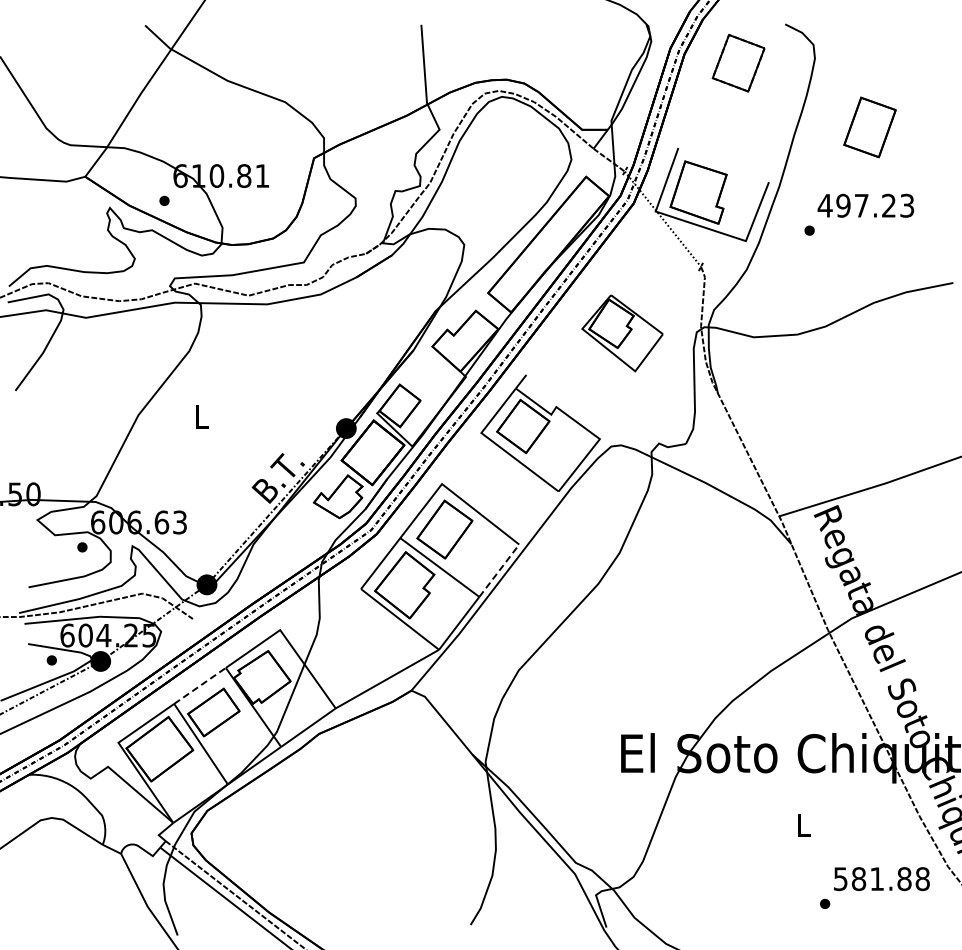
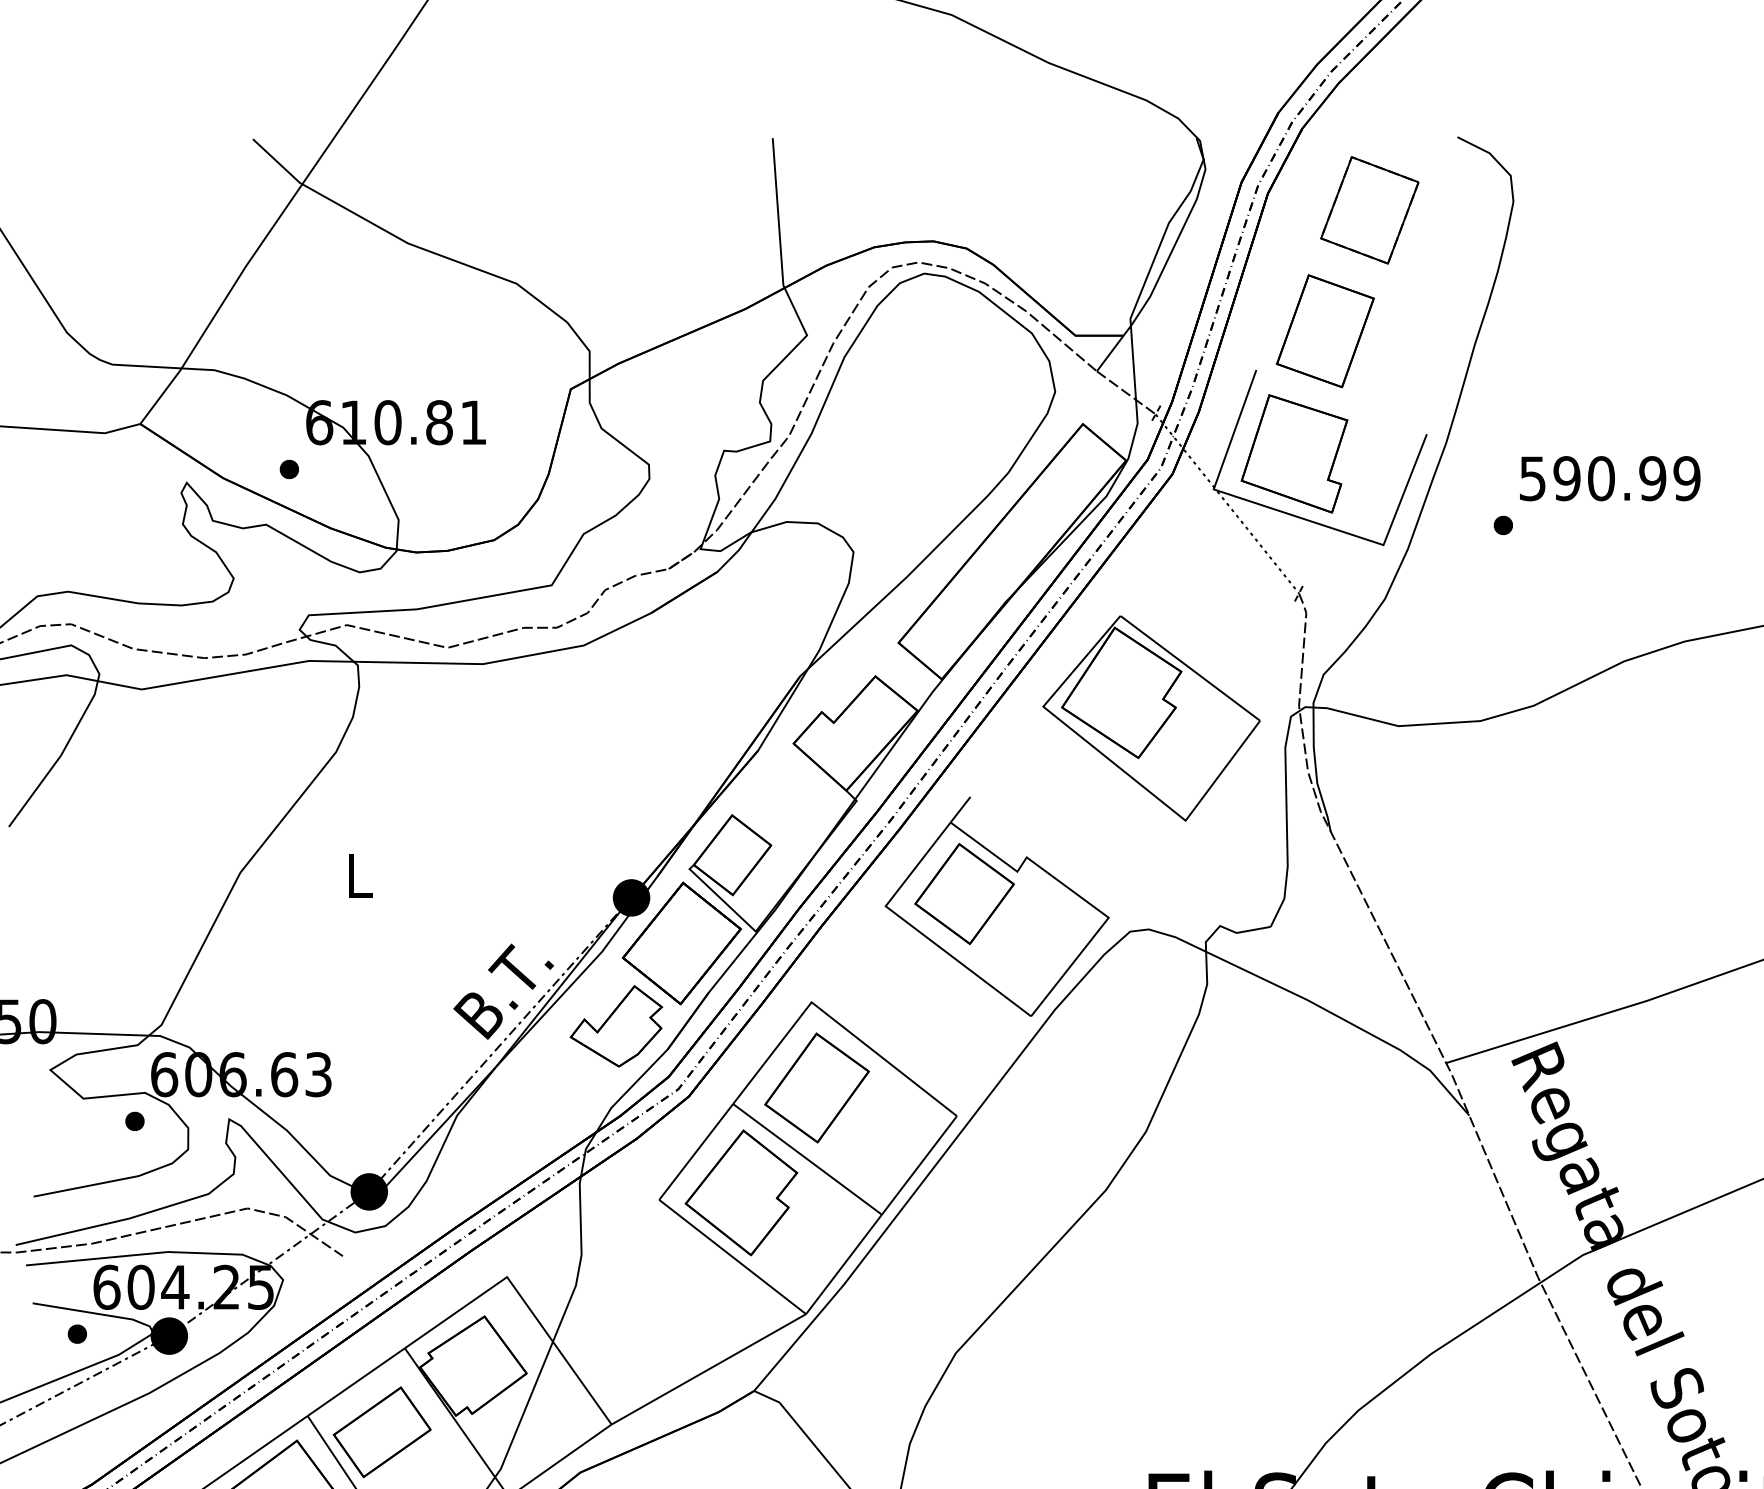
part: (869, 127) -> (1324, 331), moved
text: (865, 205) -> (1608, 478), 497.23 -> 590.99
part: (622, 333) -> (1151, 718), size x1.43
line: (499, 570) -> (919, 1164), dashed -> solid
line: (200, 685) -> (357, 1381), dashed -> solid

